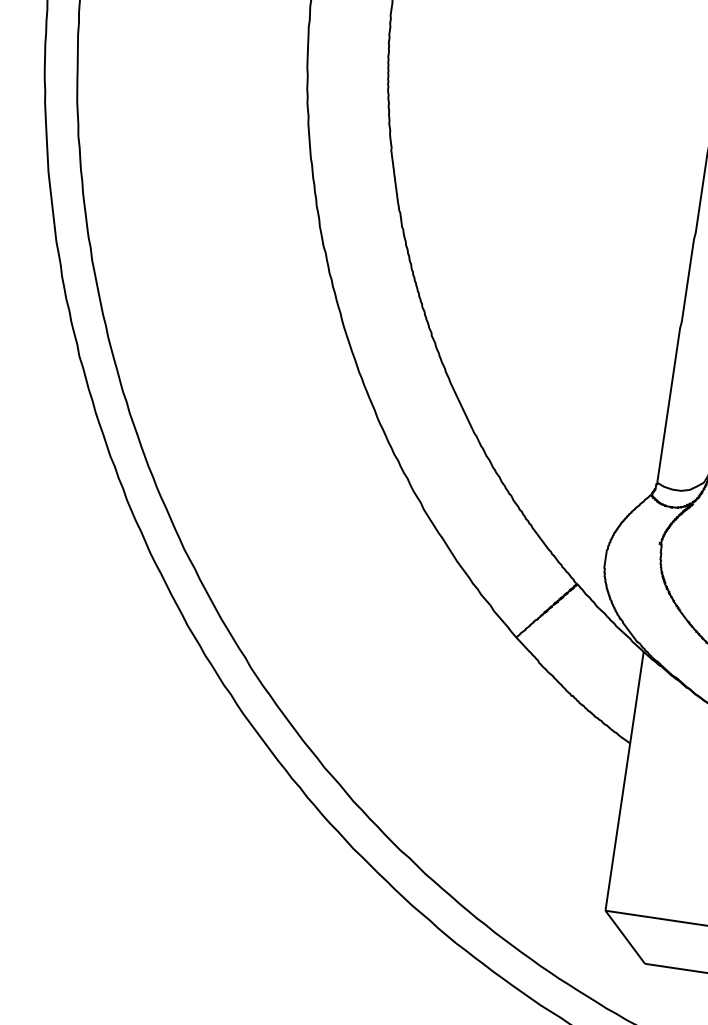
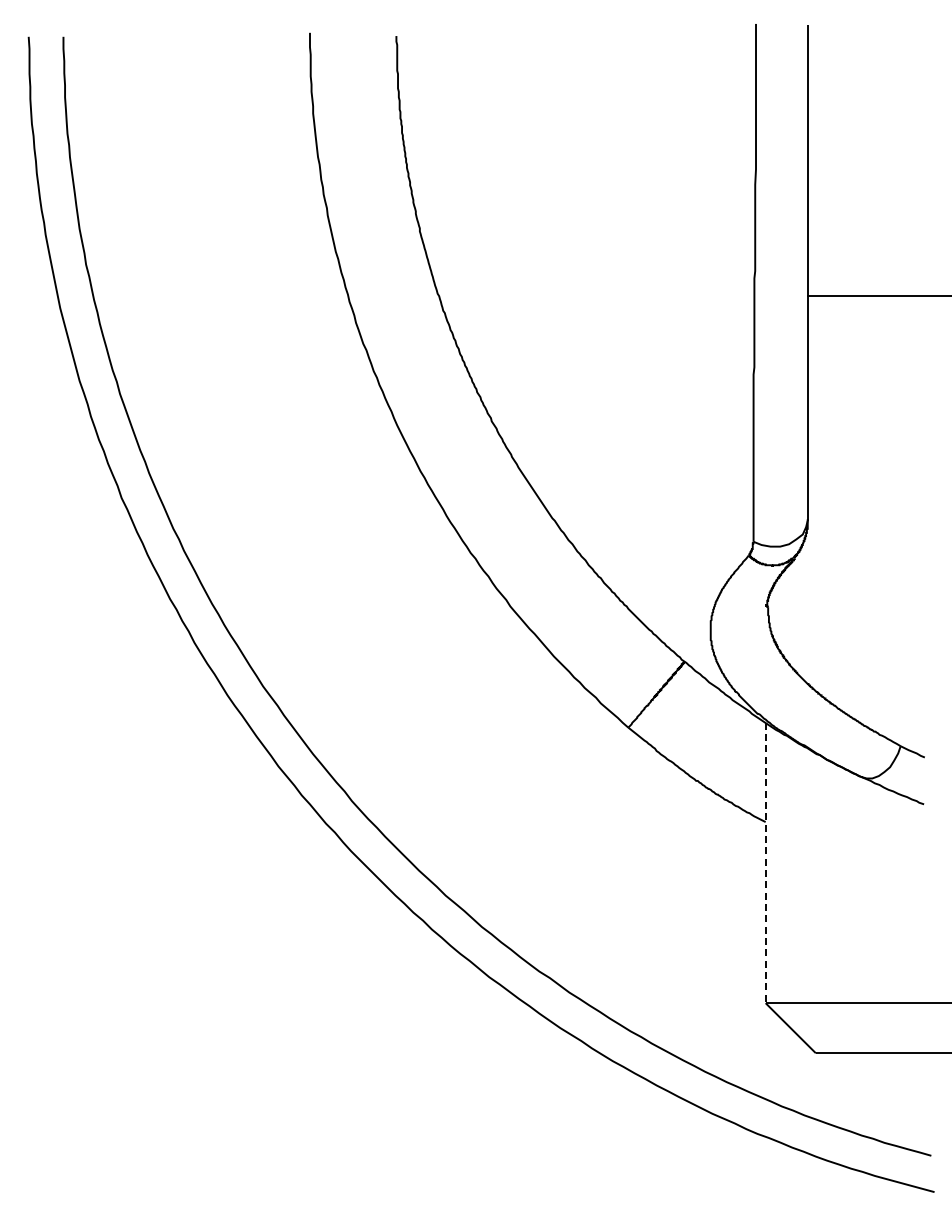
line: (624, 781) -> (765, 863), solid -> dashed

